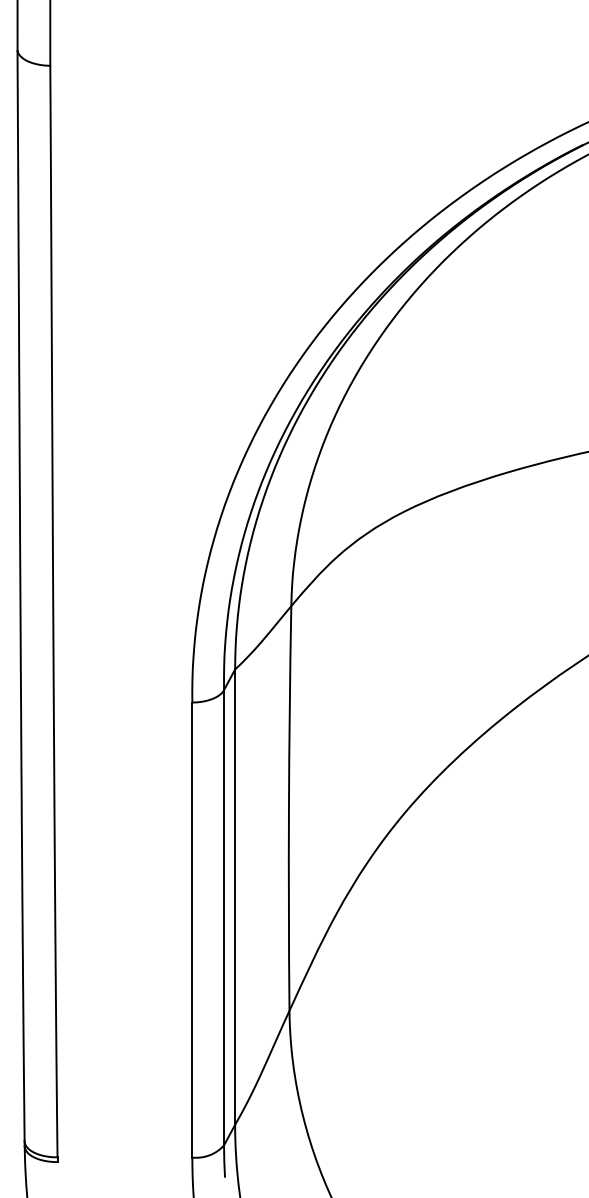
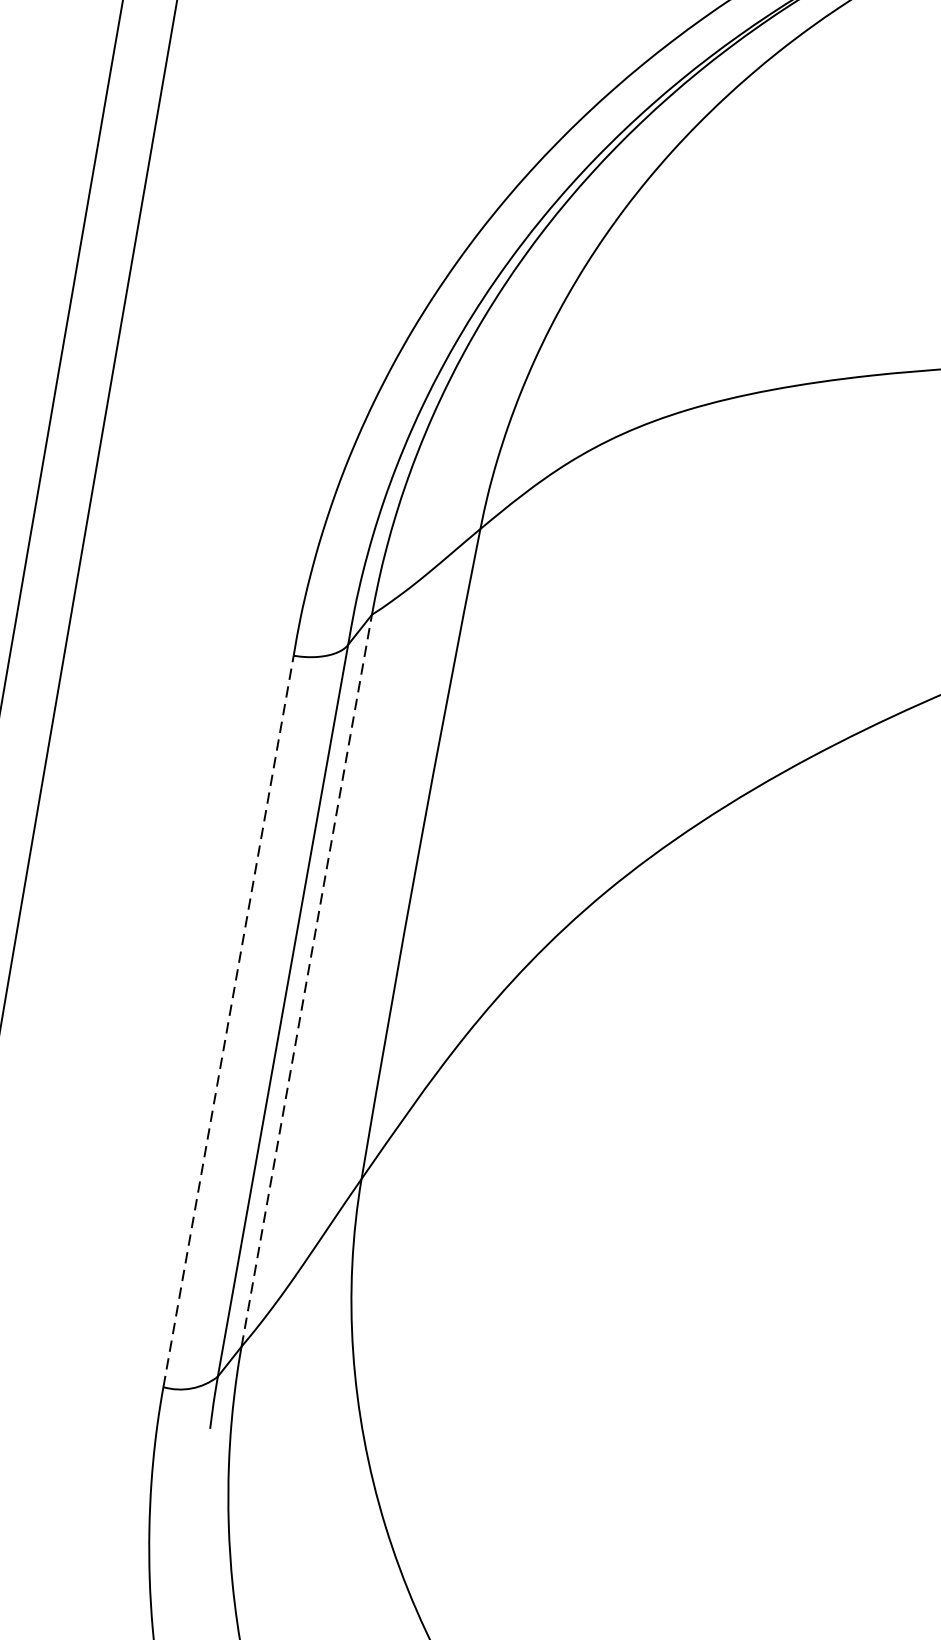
line: (235, 897) -> (307, 981), solid -> dashed
line: (192, 930) -> (228, 1022), solid -> dashed

